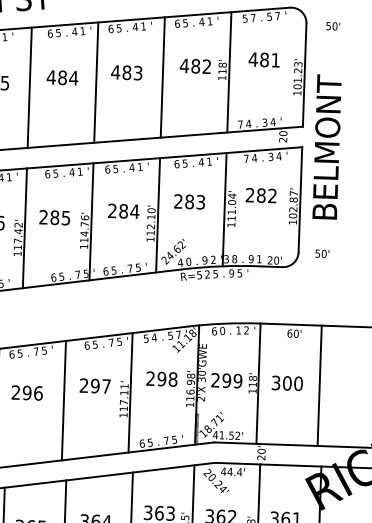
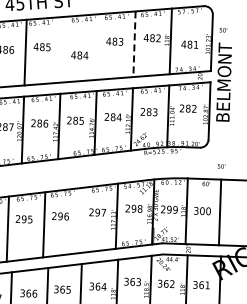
text: (333, 26) -> (223, 30), moved
text: (263, 59) -> (189, 44), moved
text: (61, 77) -> (79, 55), moved
line: (162, 77) -> (134, 44), solid -> dashed
line: (96, 81) -> (98, 46), removed
line: (28, 87) -> (61, 49), removed
text: (322, 253) -> (221, 166), moved
line: (63, 400) -> (80, 220), removed

